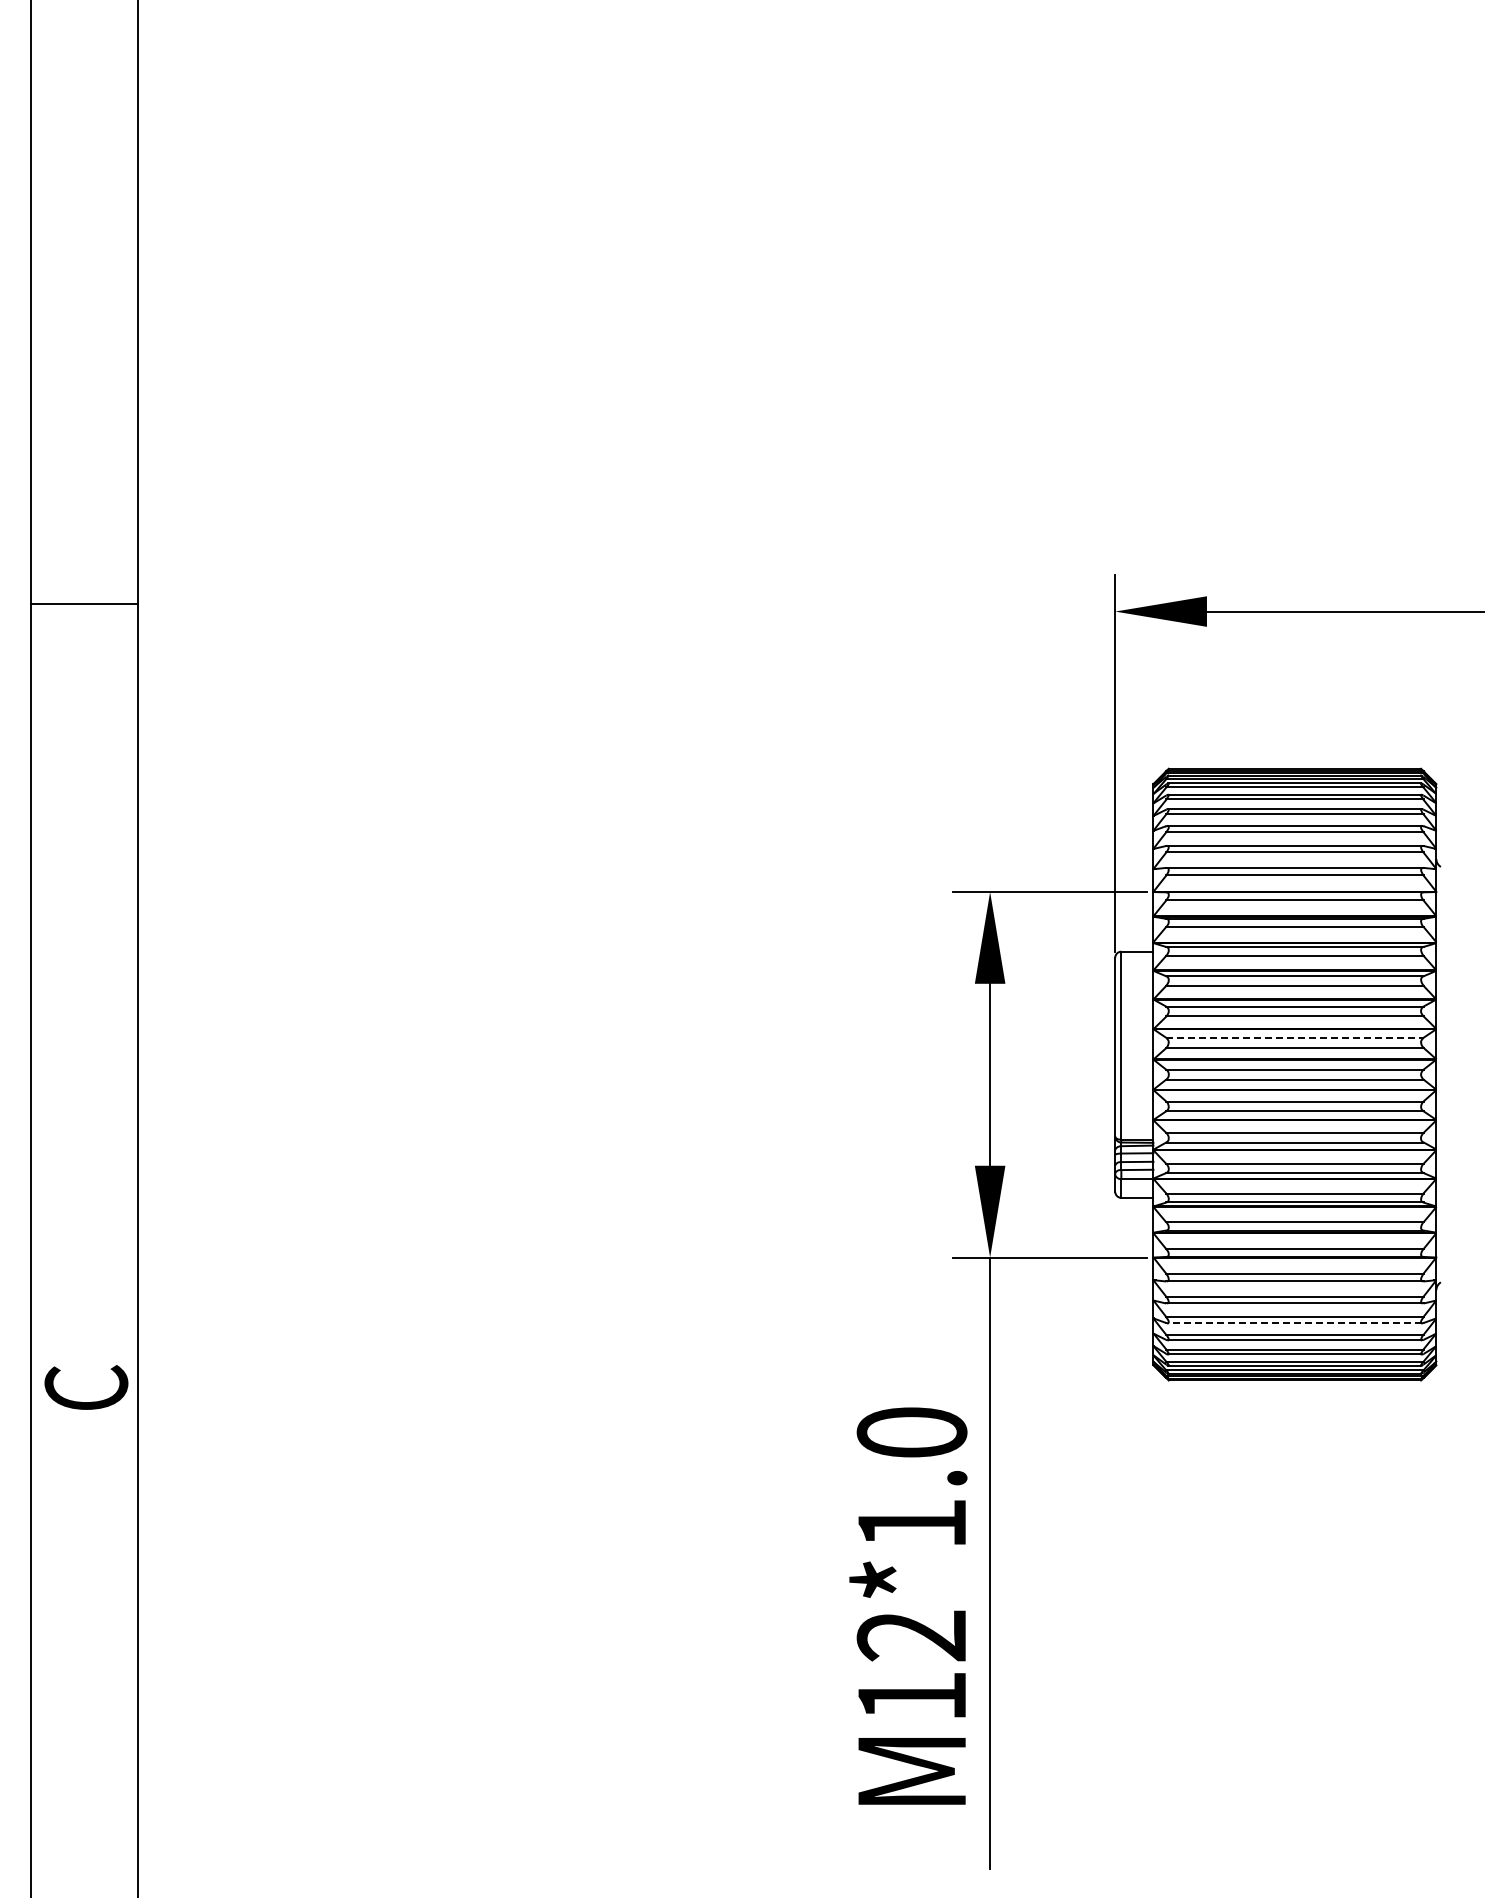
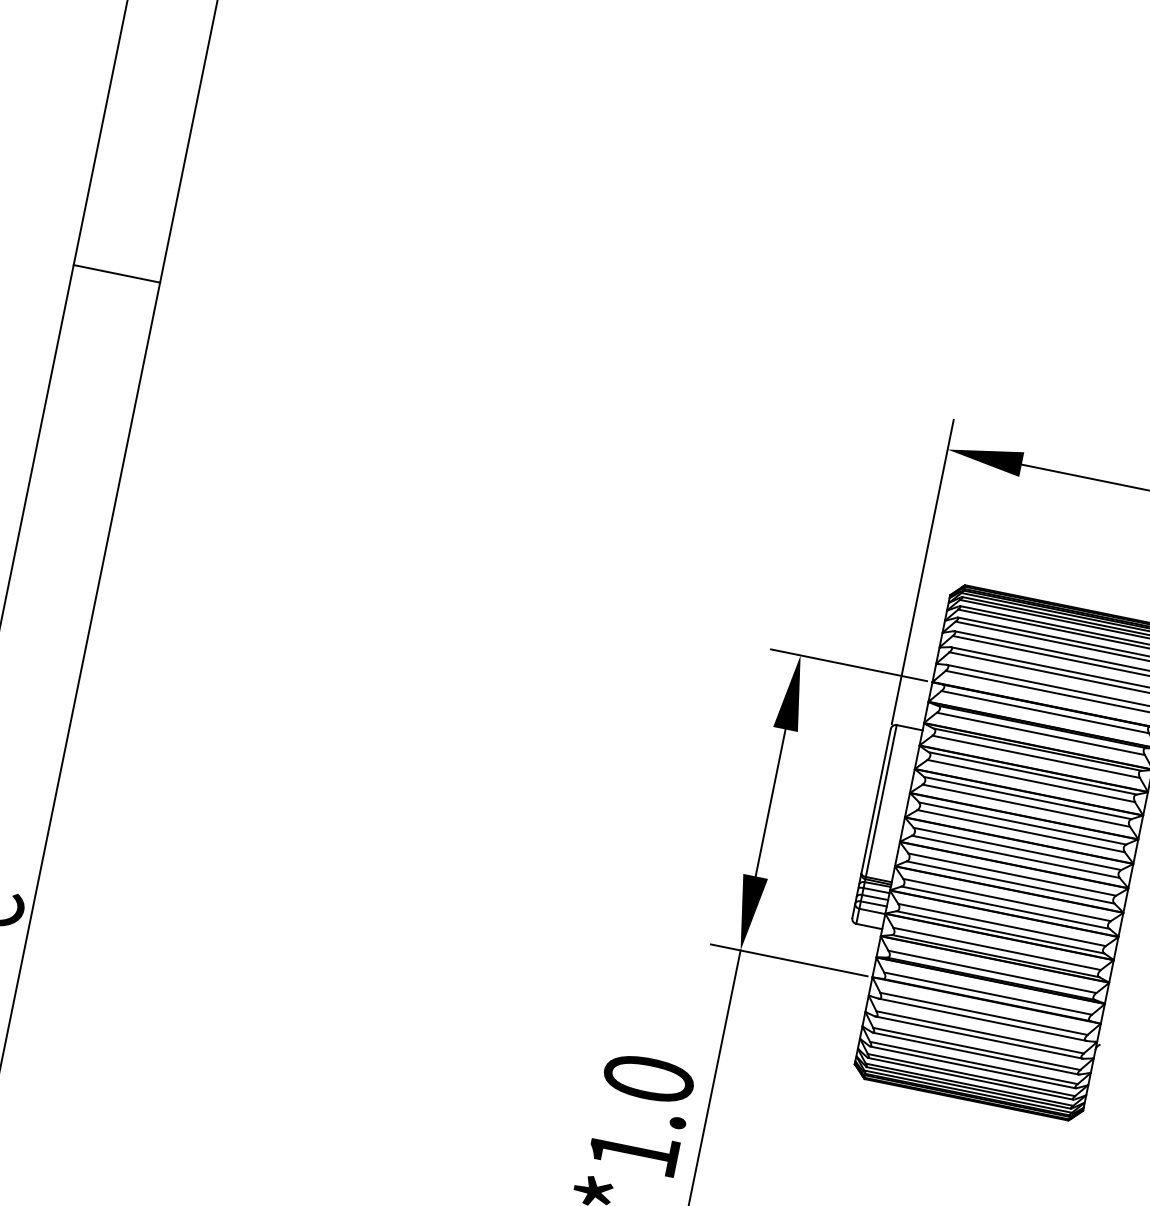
line: (1294, 1038) -> (1022, 823), dashed -> solid
line: (1294, 1323) -> (975, 1053), dashed -> solid

